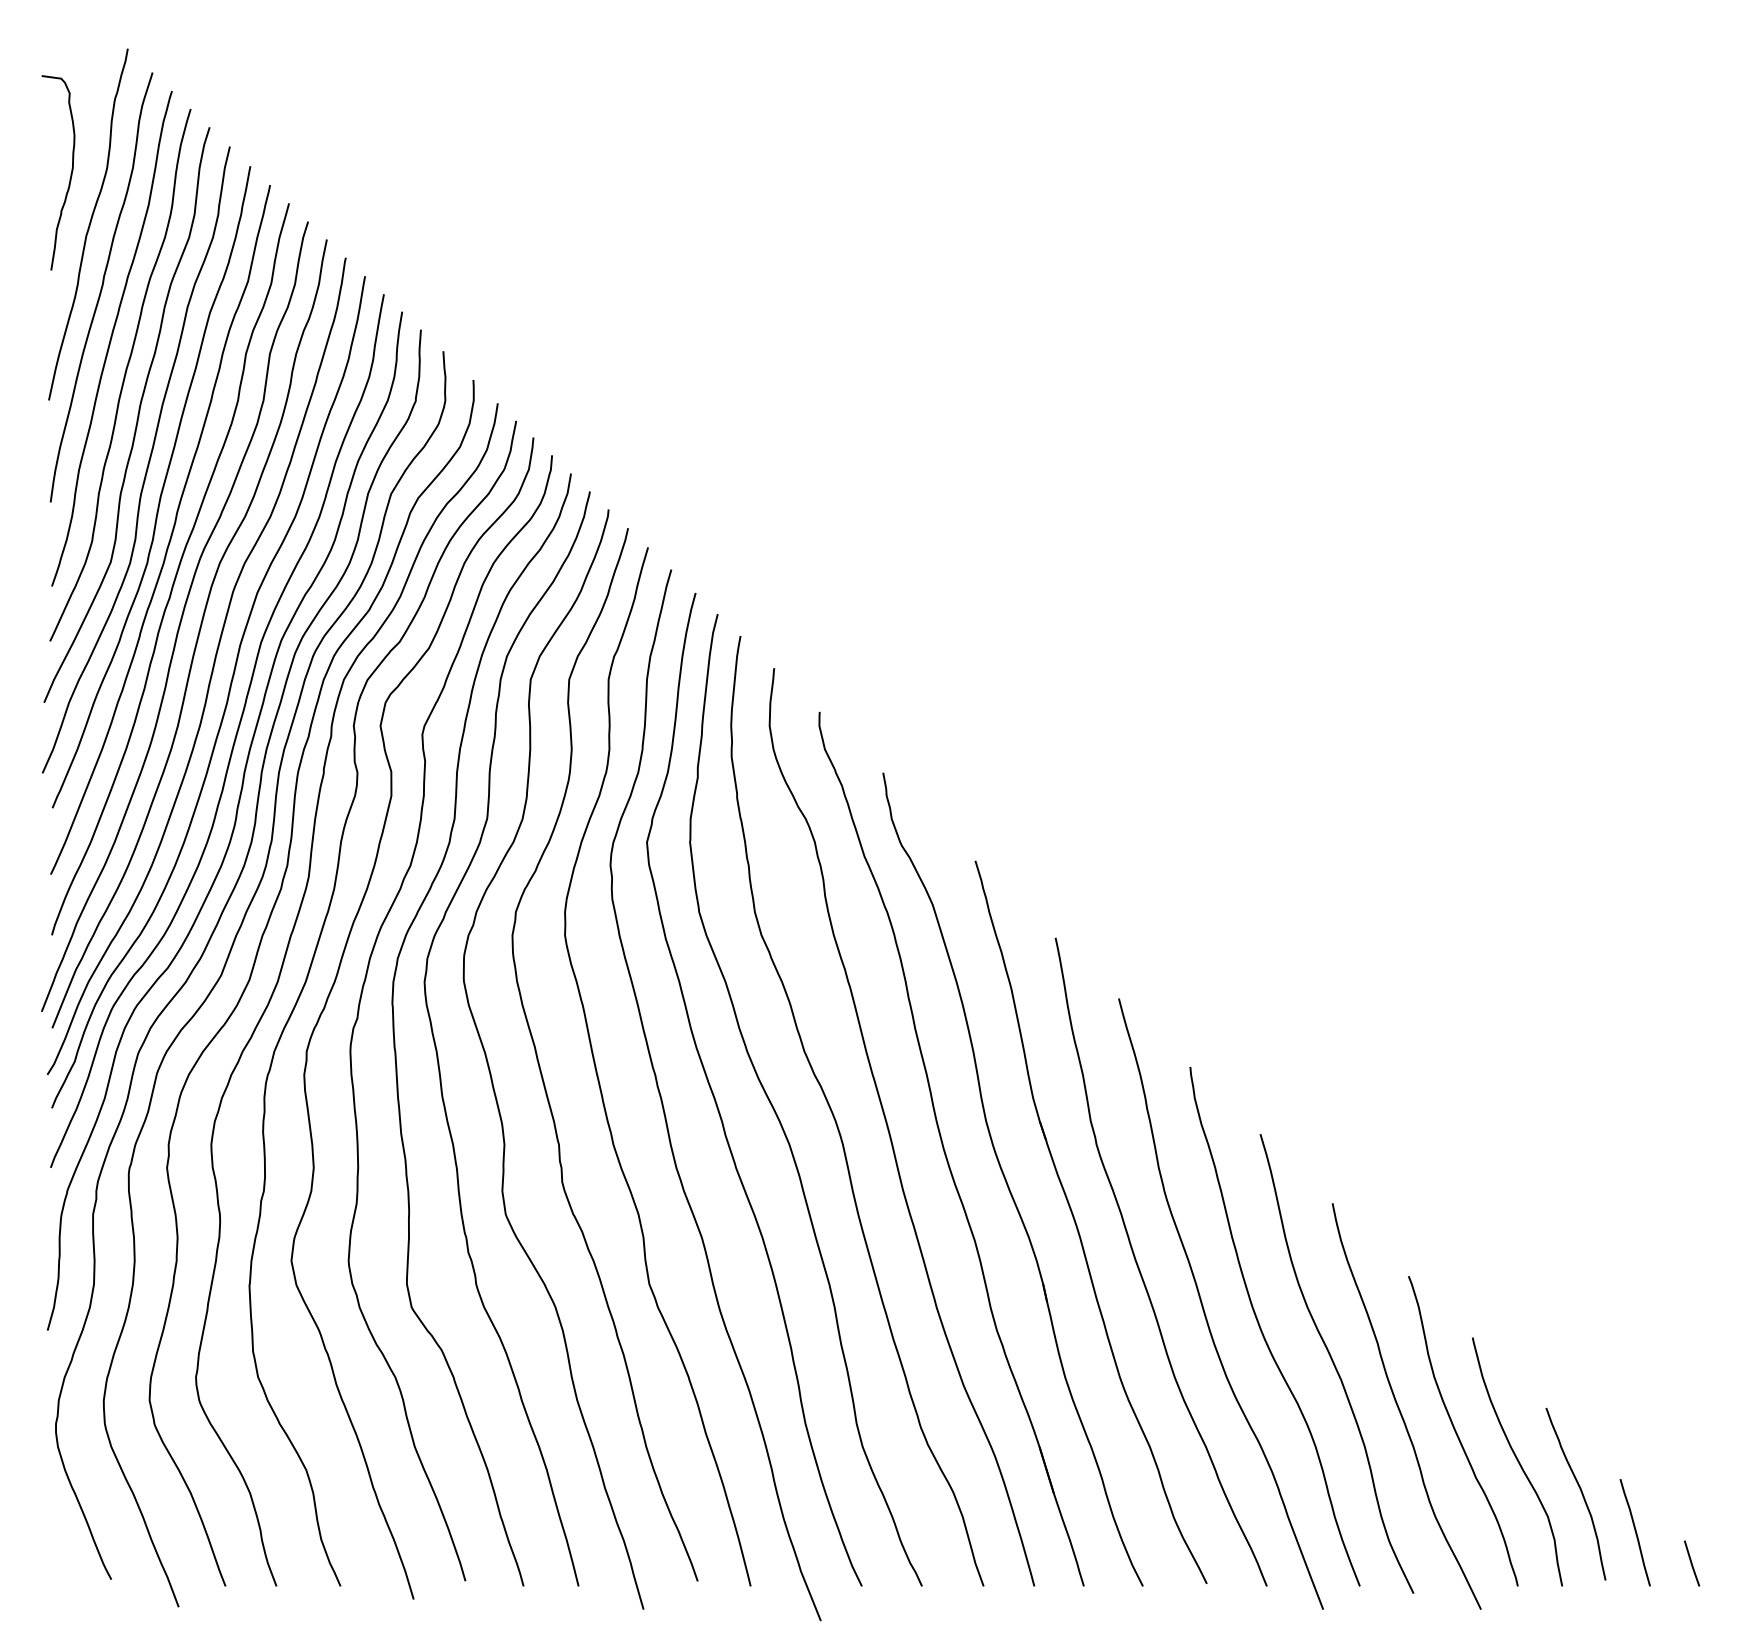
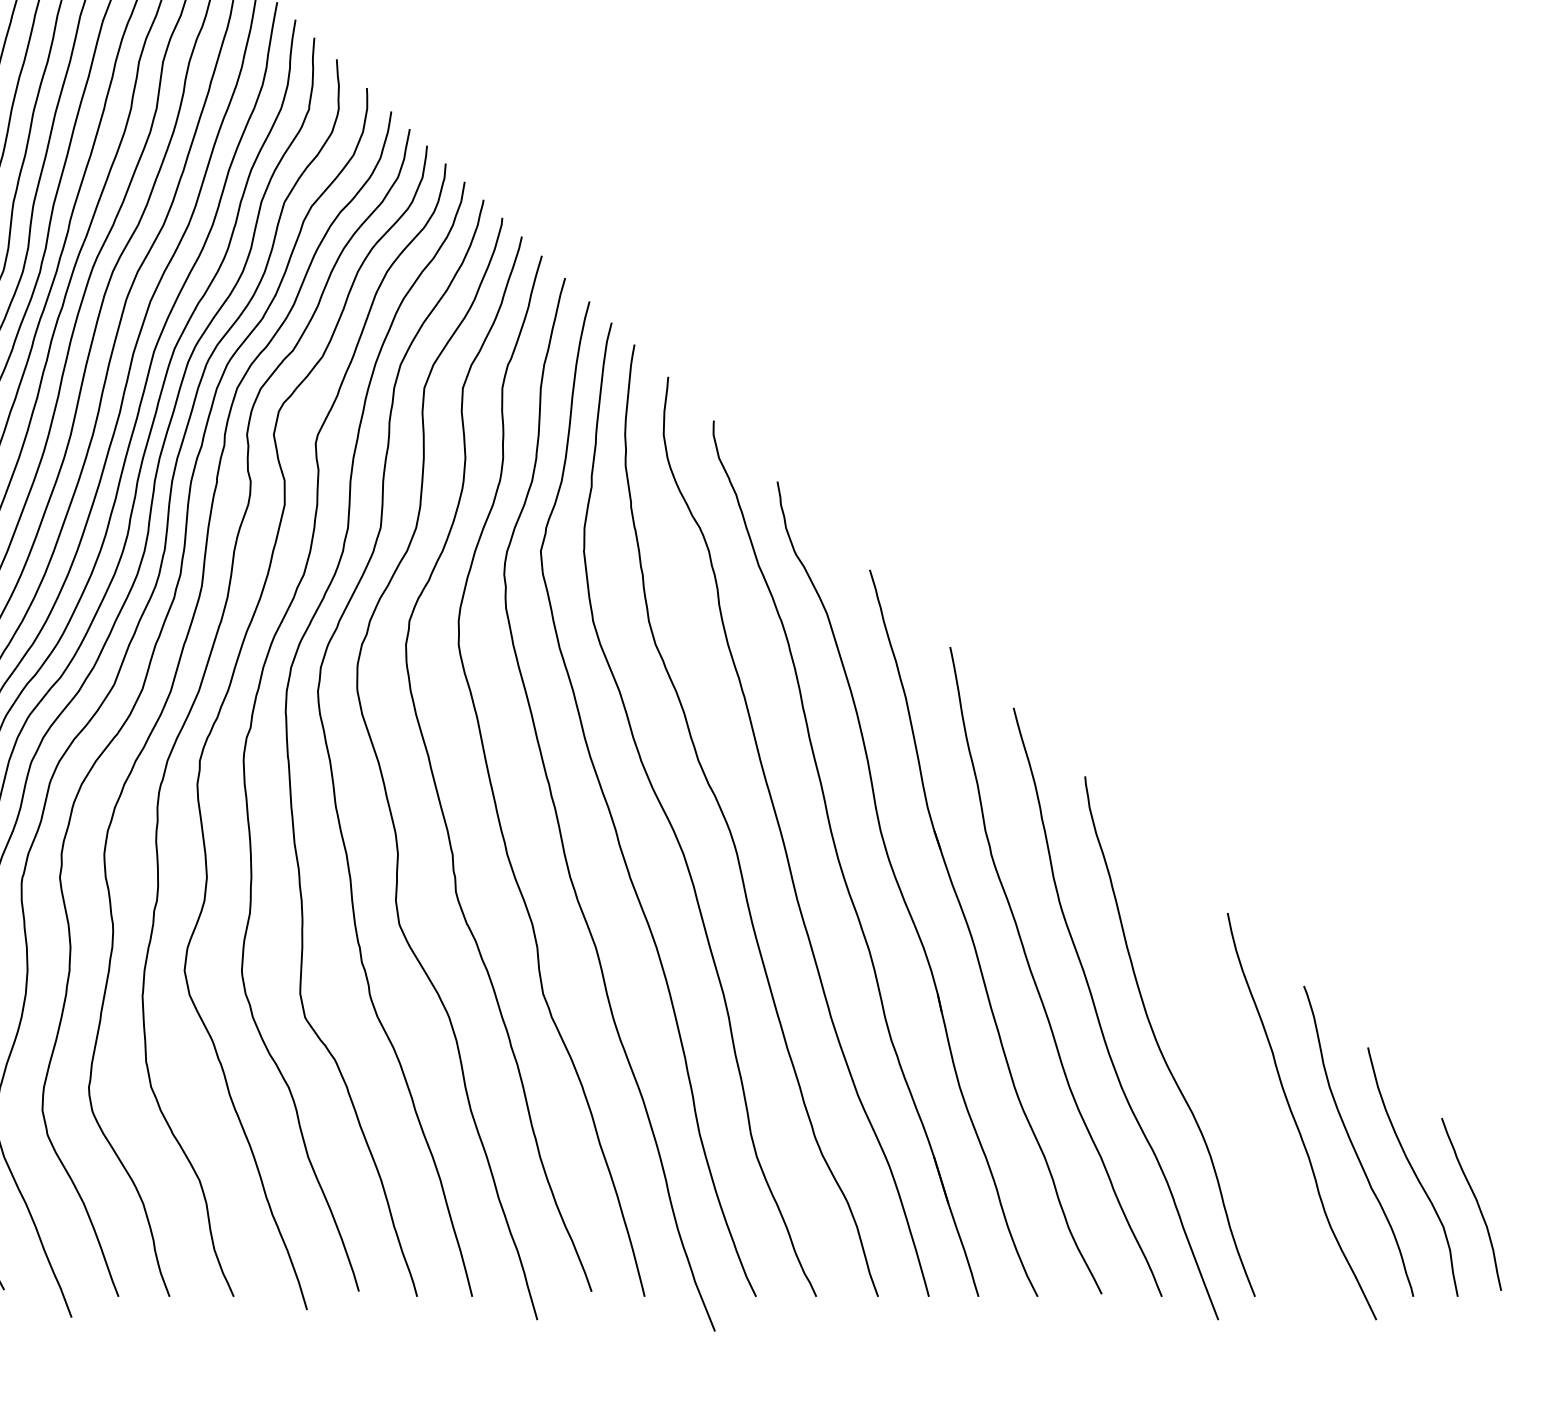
curve: (1335, 1364) -> (1230, 1074), removed
curve: (1634, 1531) -> (1530, 1241), removed

